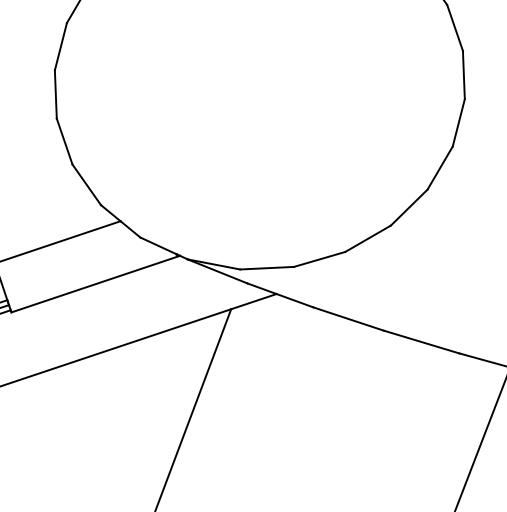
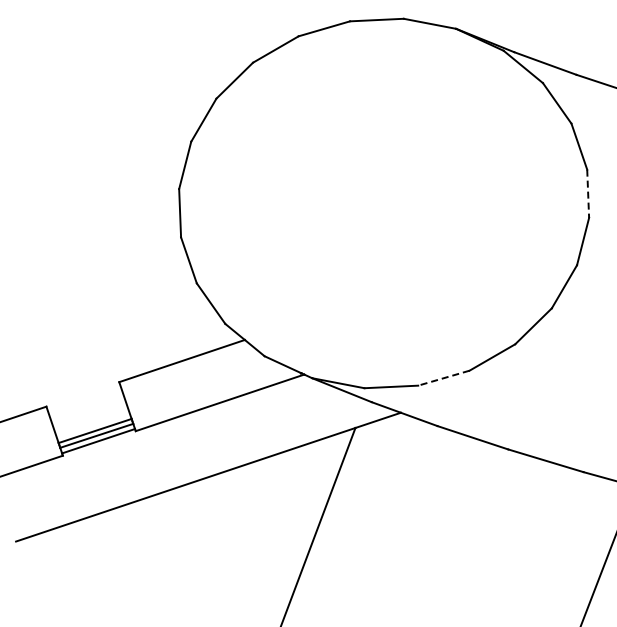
line: (464, 75) -> (588, 194), solid -> dashed
line: (319, 259) -> (443, 378), solid -> dashed

